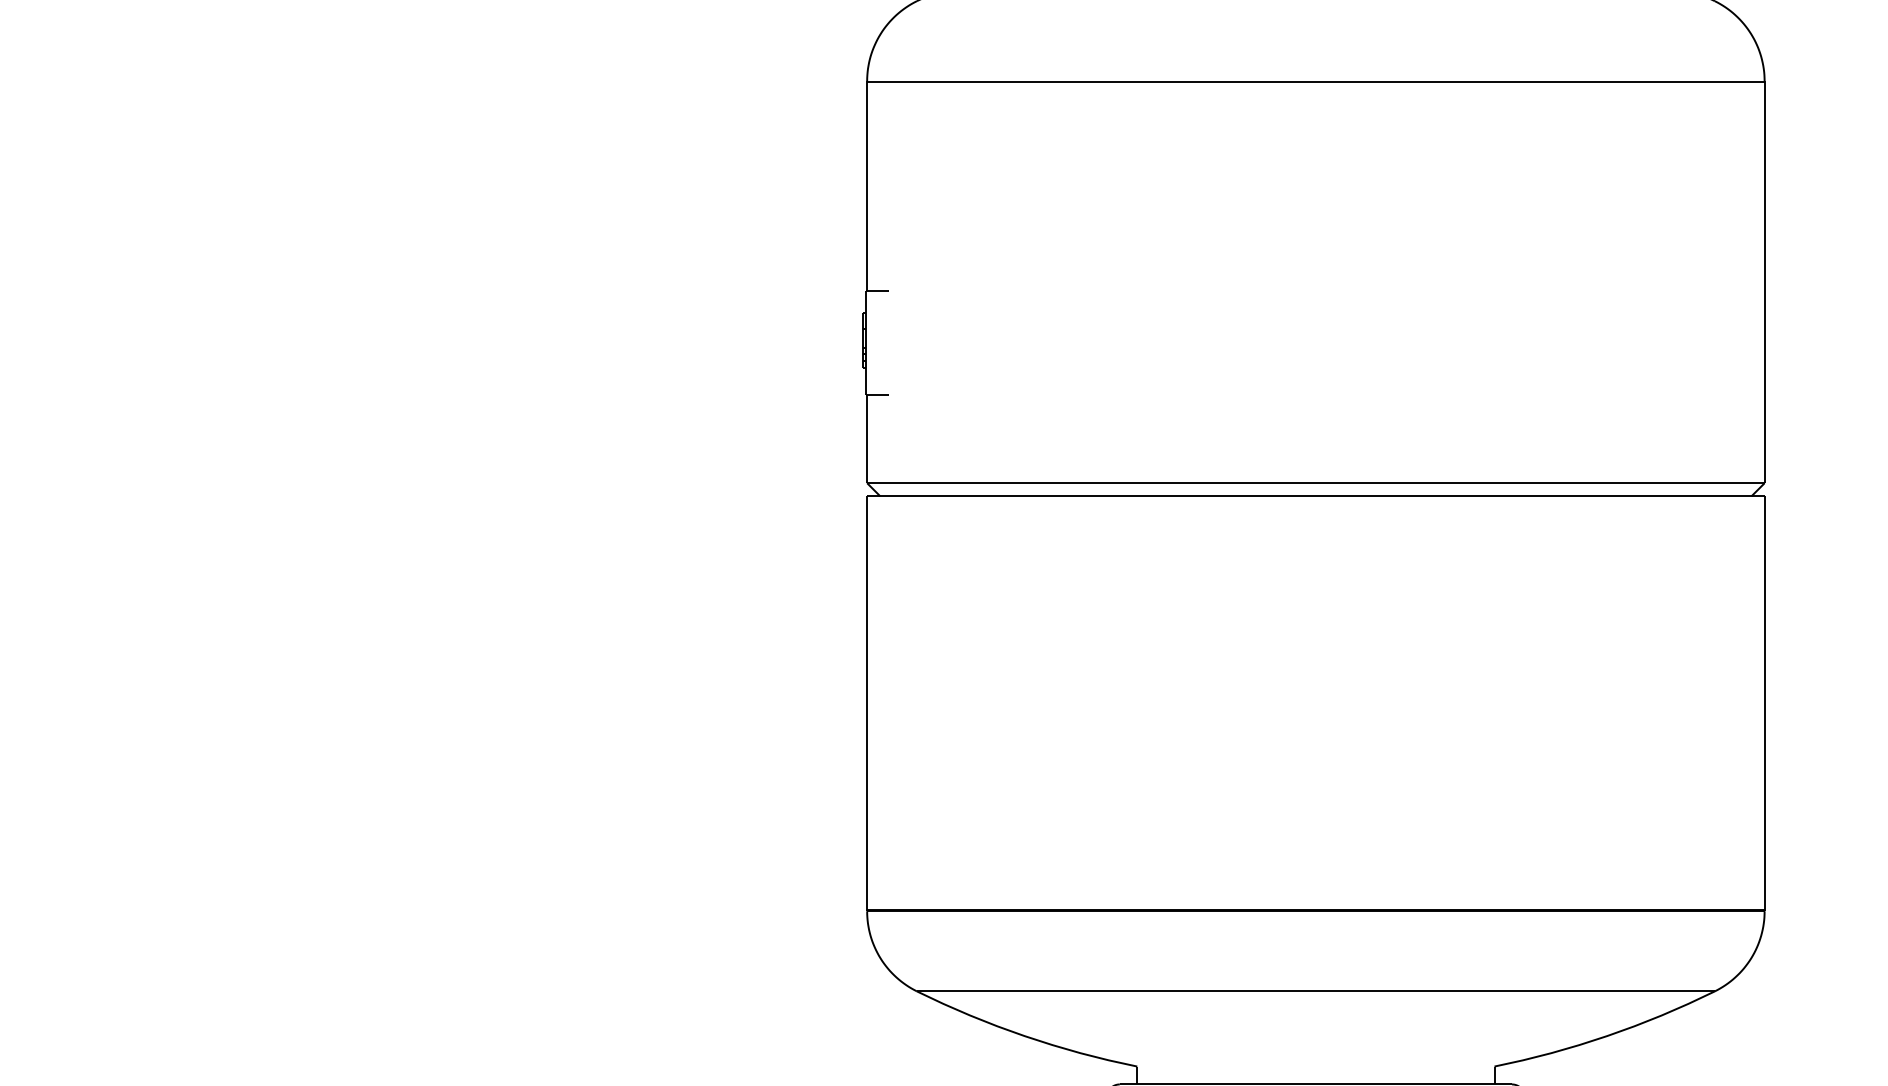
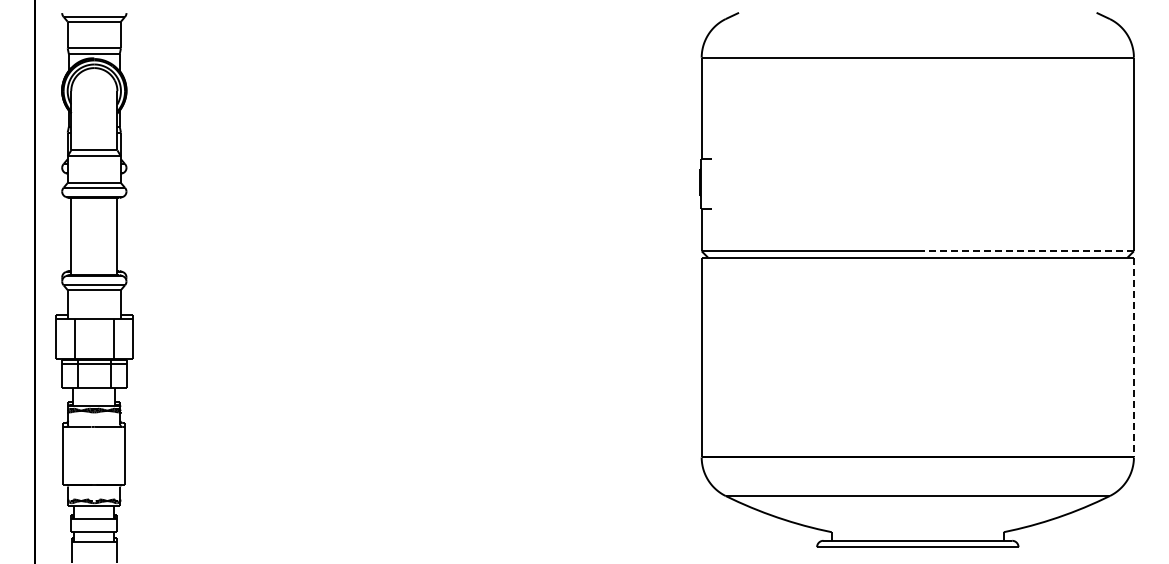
line: (1541, 483) -> (1026, 251), solid -> dashed
line: (1763, 703) -> (1133, 357), solid -> dashed

